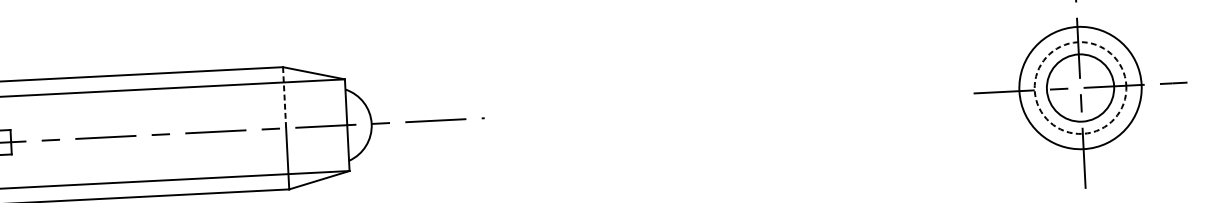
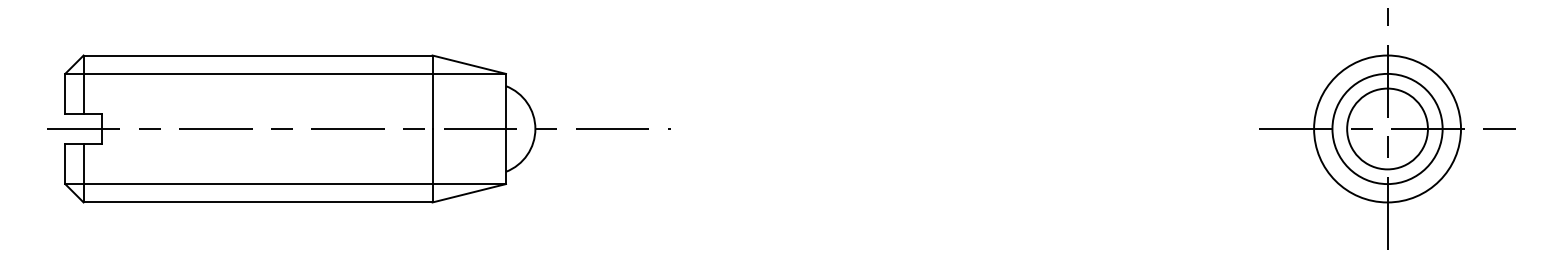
circle: (1080, 87) -> (1387, 128), dashed -> solid
line: (284, 97) -> (432, 92), dashed -> solid

